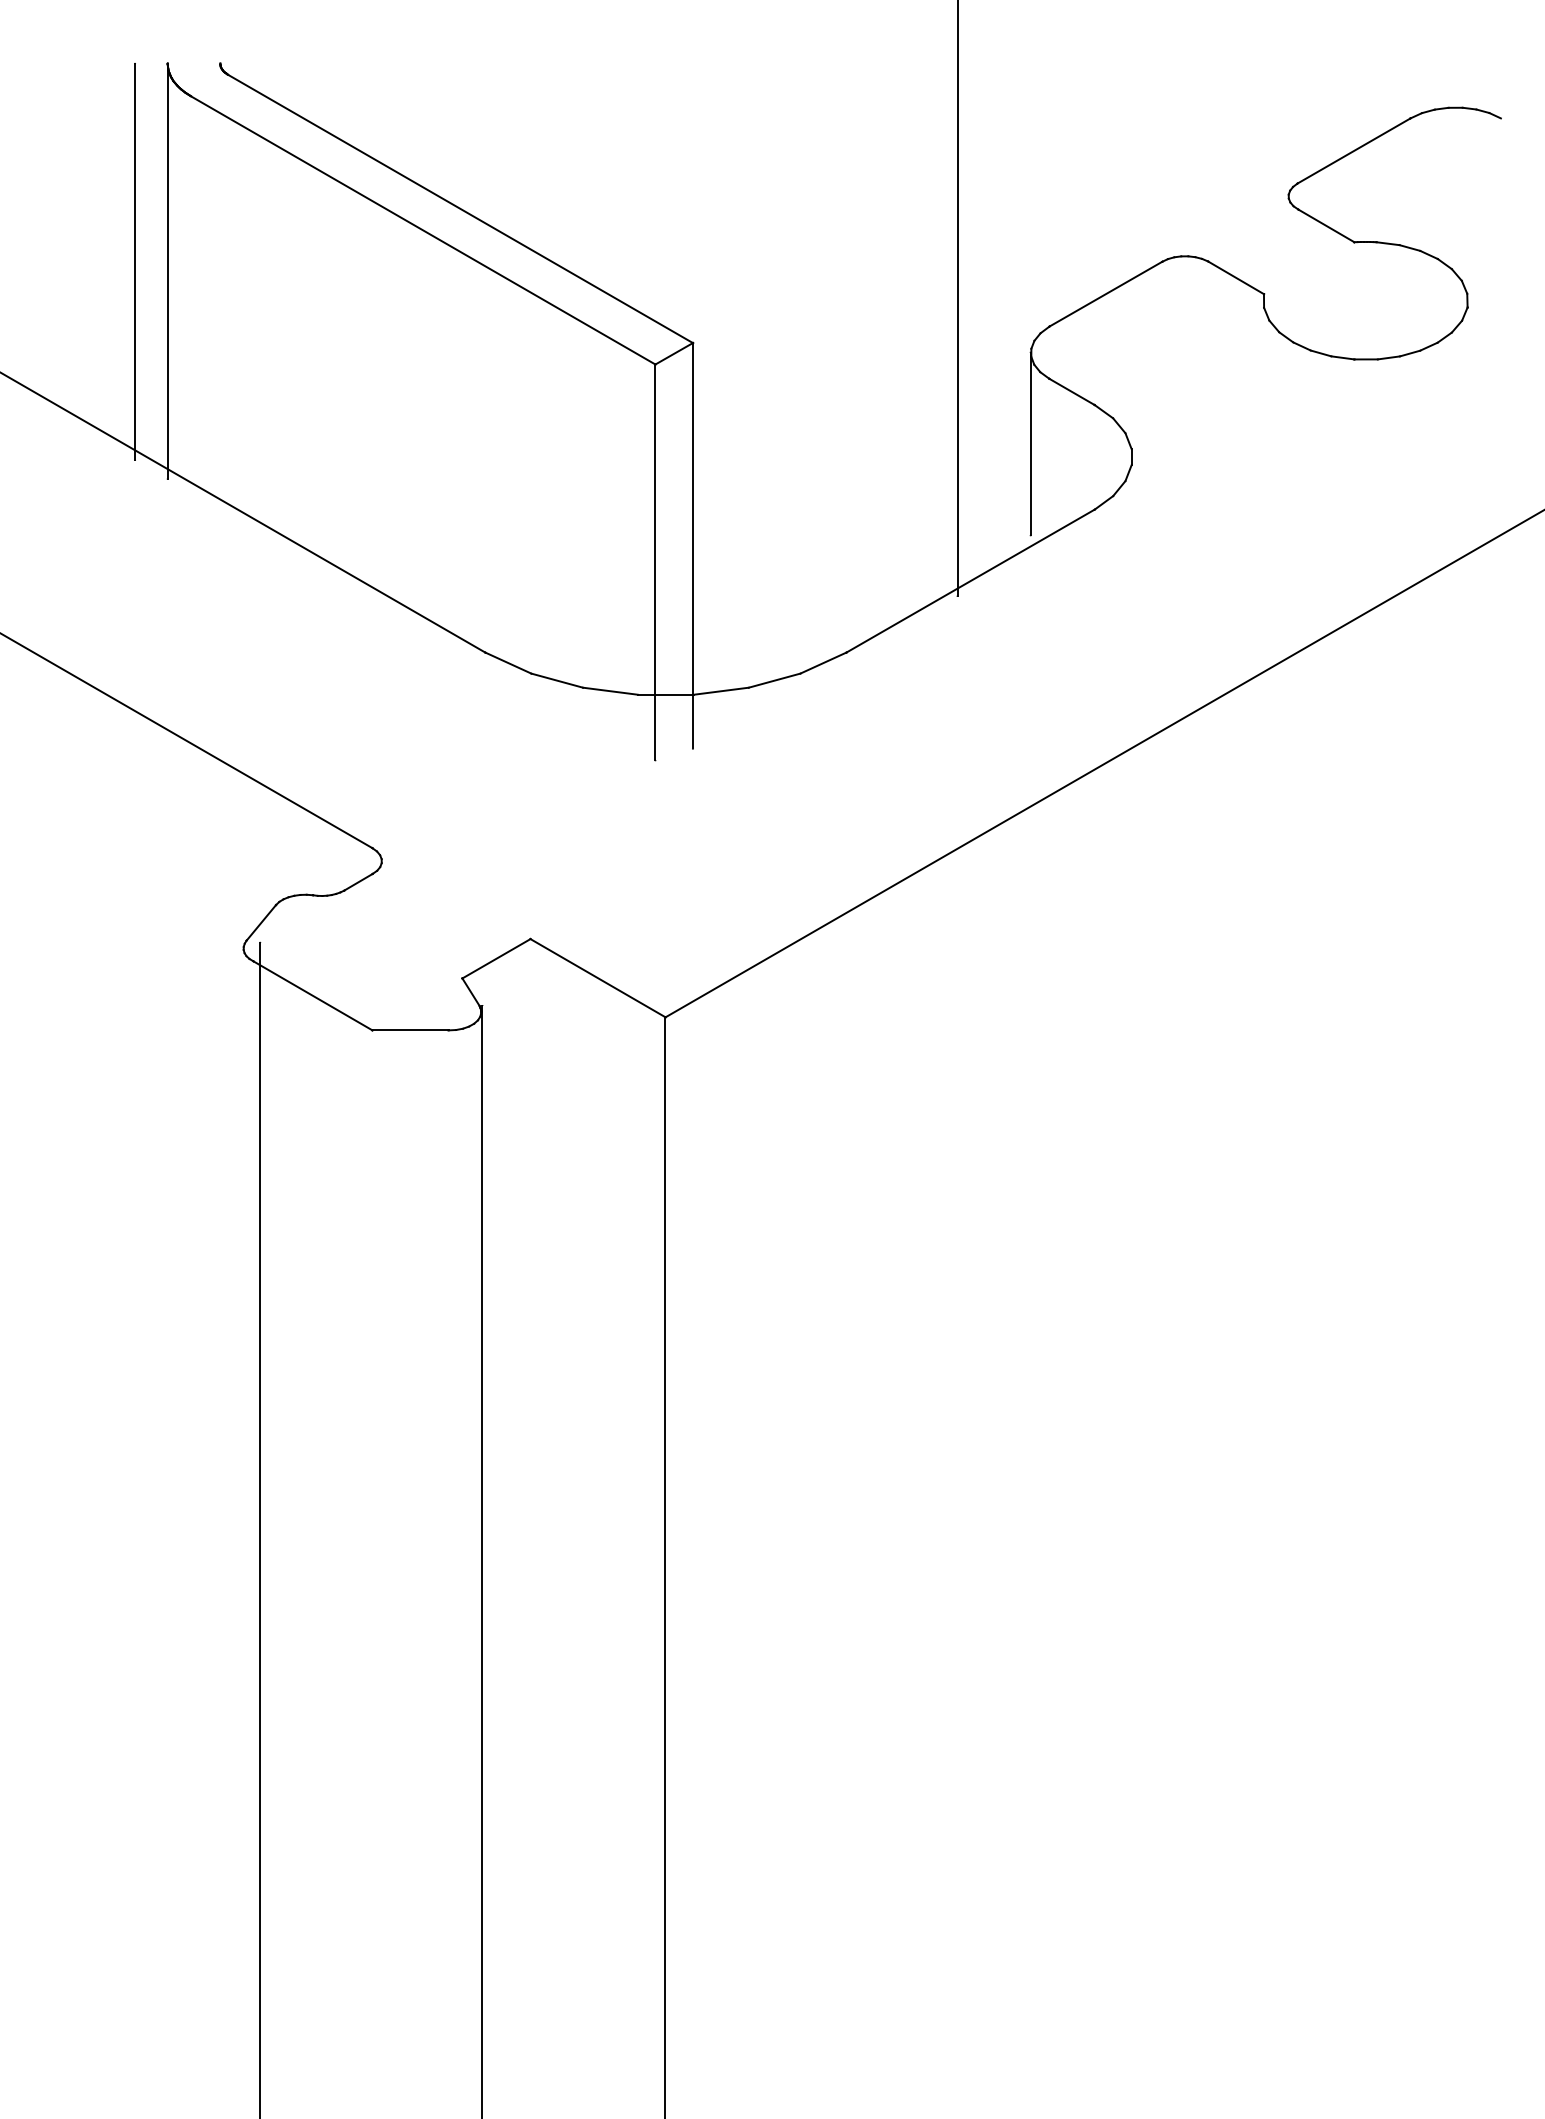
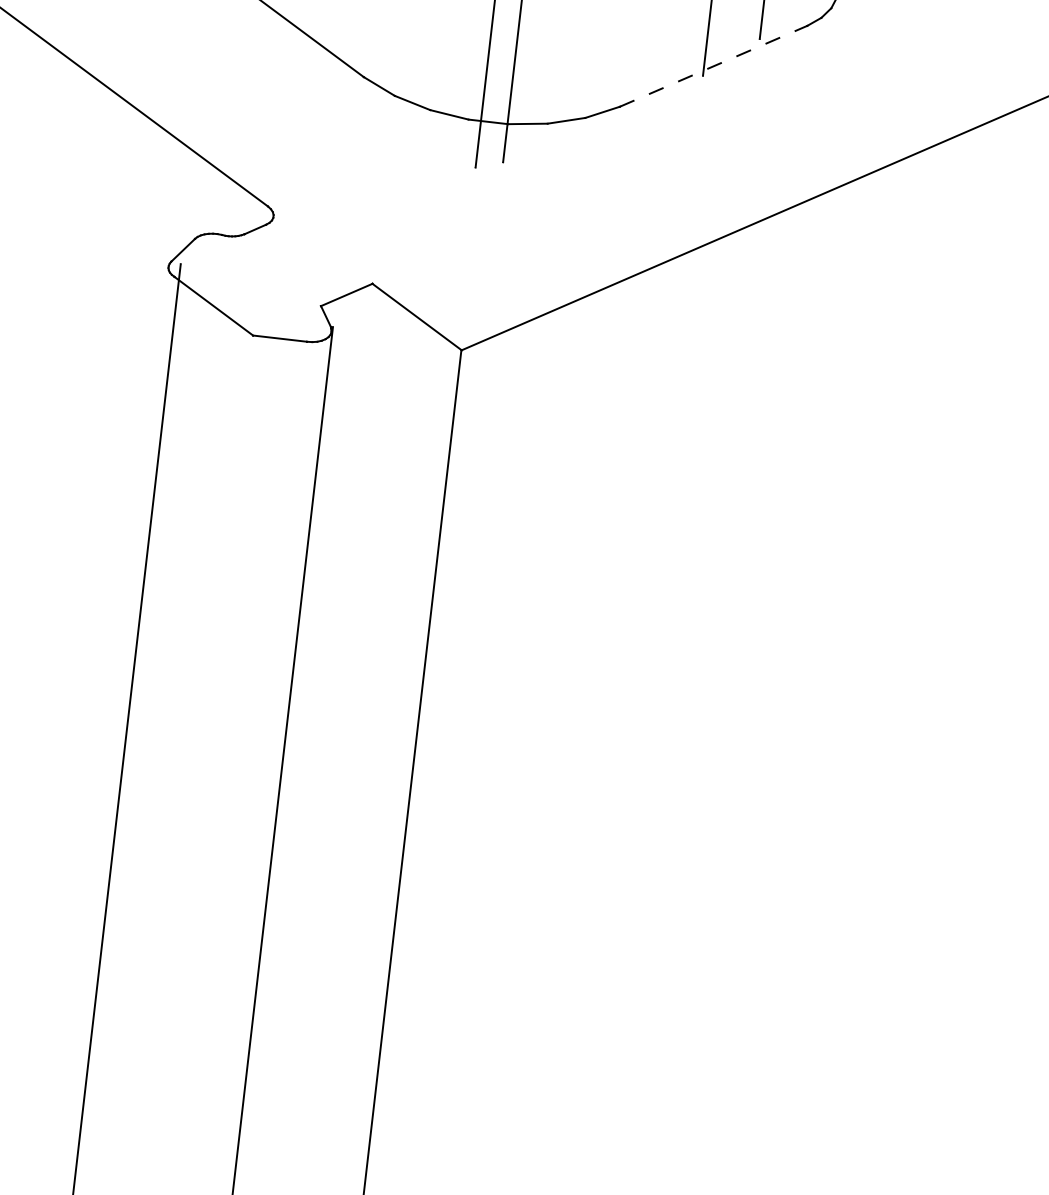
line: (971, 580) -> (714, 66), solid -> dashed

